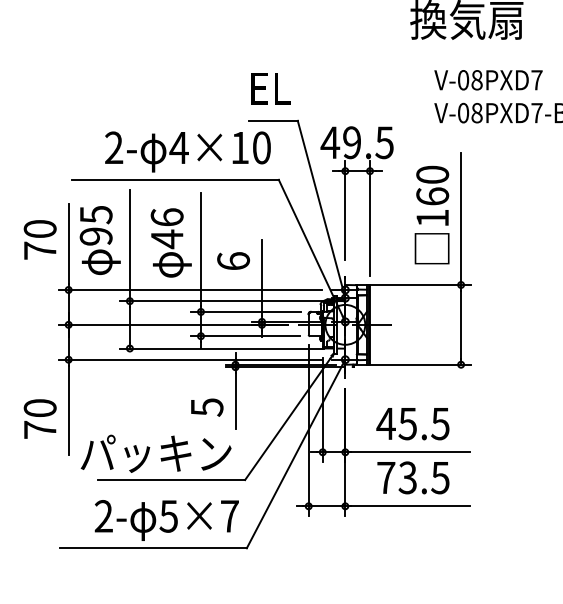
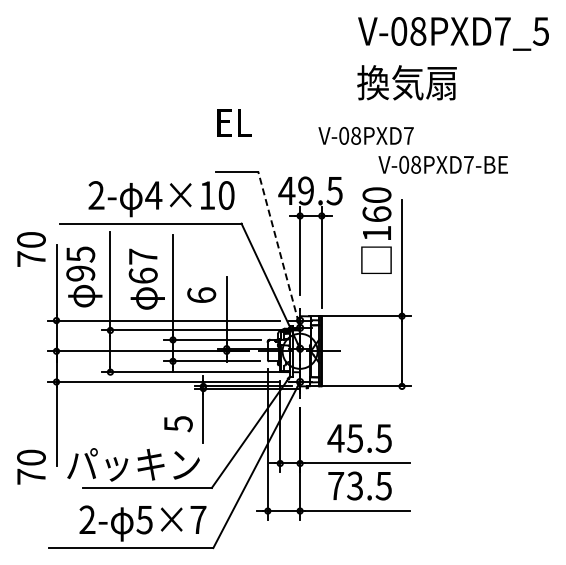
text: (487, 79) -> (365, 135), moved
text: (270, 88) -> (234, 122), moved
line: (320, 205) -> (278, 246), solid -> dashed
text: (432, 214) -> (376, 230), moved
text: (166, 228) -> (142, 266), 46 -> 67
text: (40, 239) -> (31, 249), moved
text: (40, 418) -> (31, 466), moved

